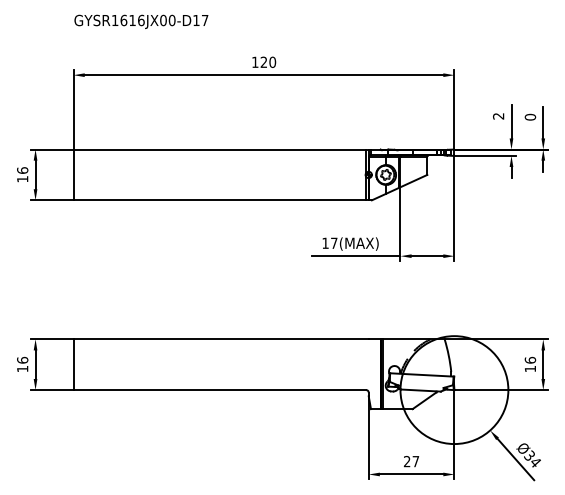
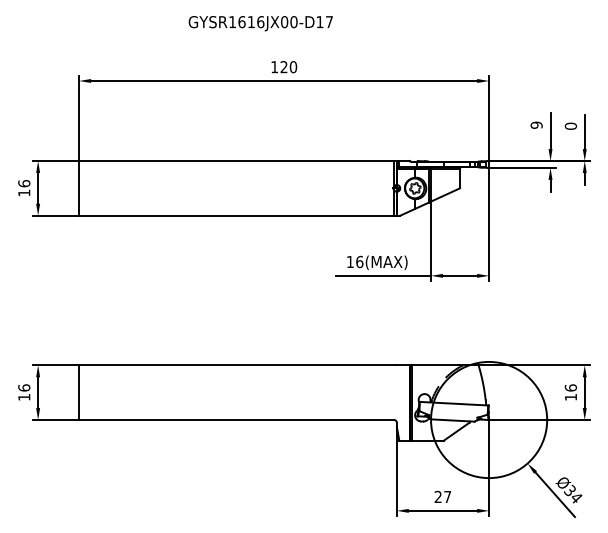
text: (141, 21) -> (260, 23), moved
text: (498, 116) -> (536, 125), 2 -> 9
text: (334, 242) -> (359, 261), 17(MAX) -> 16(MAX)

